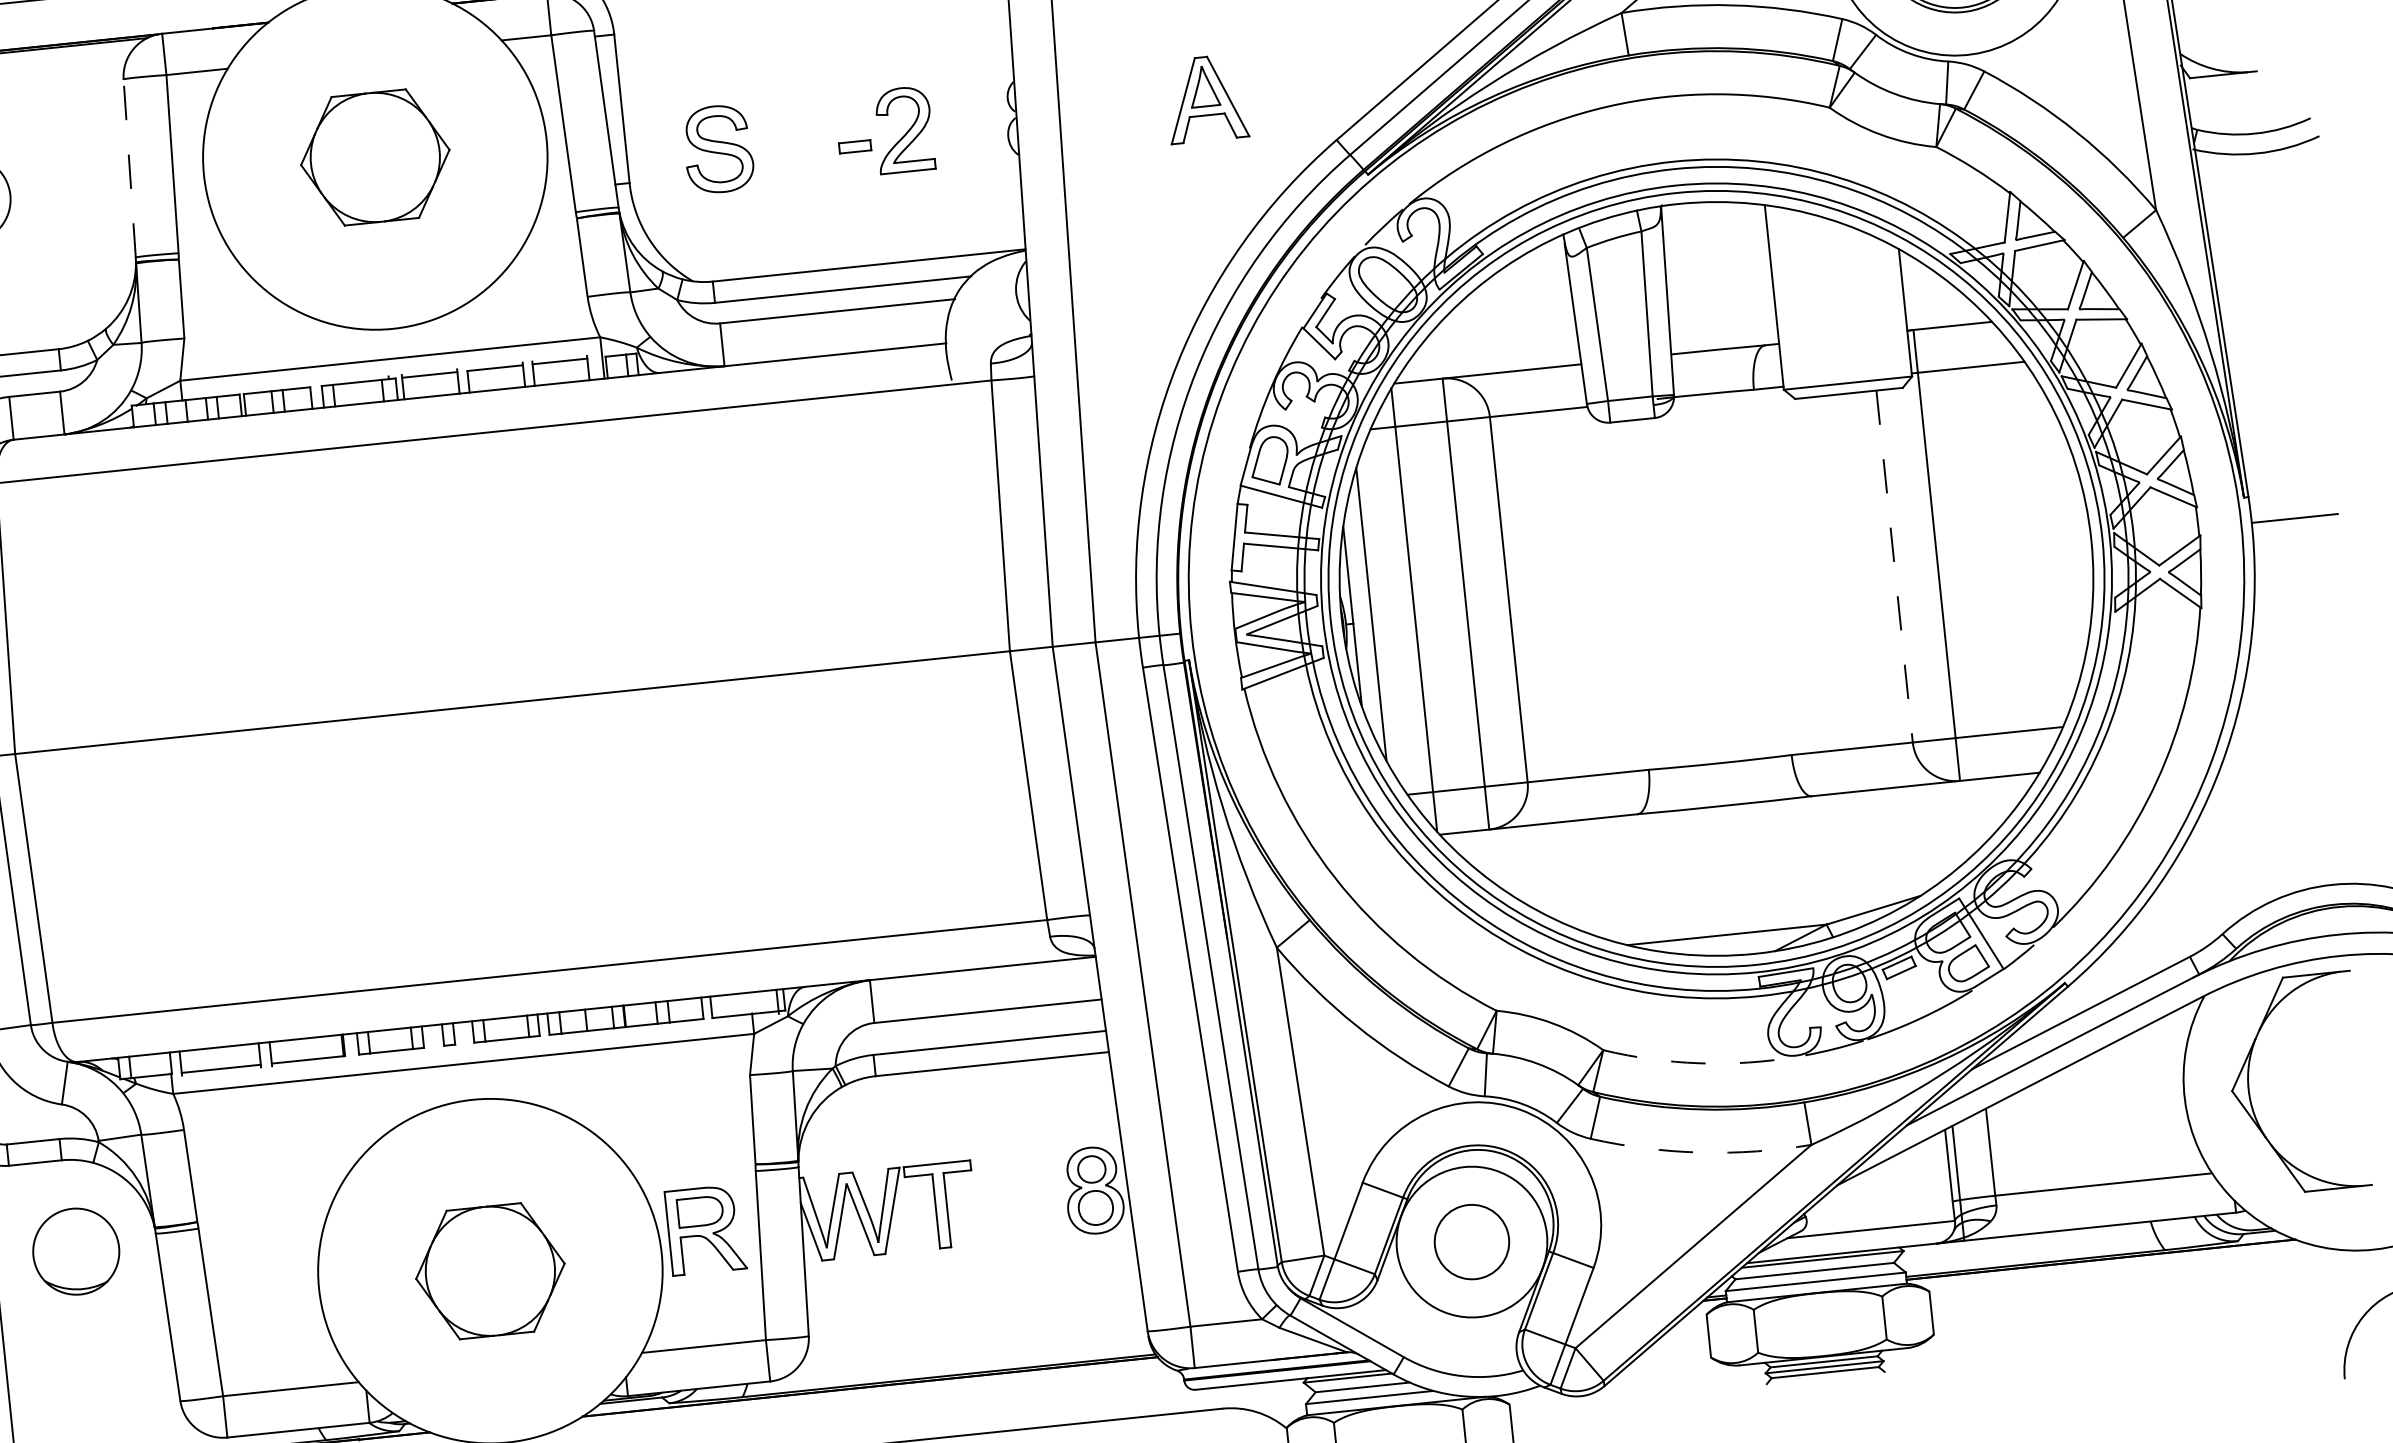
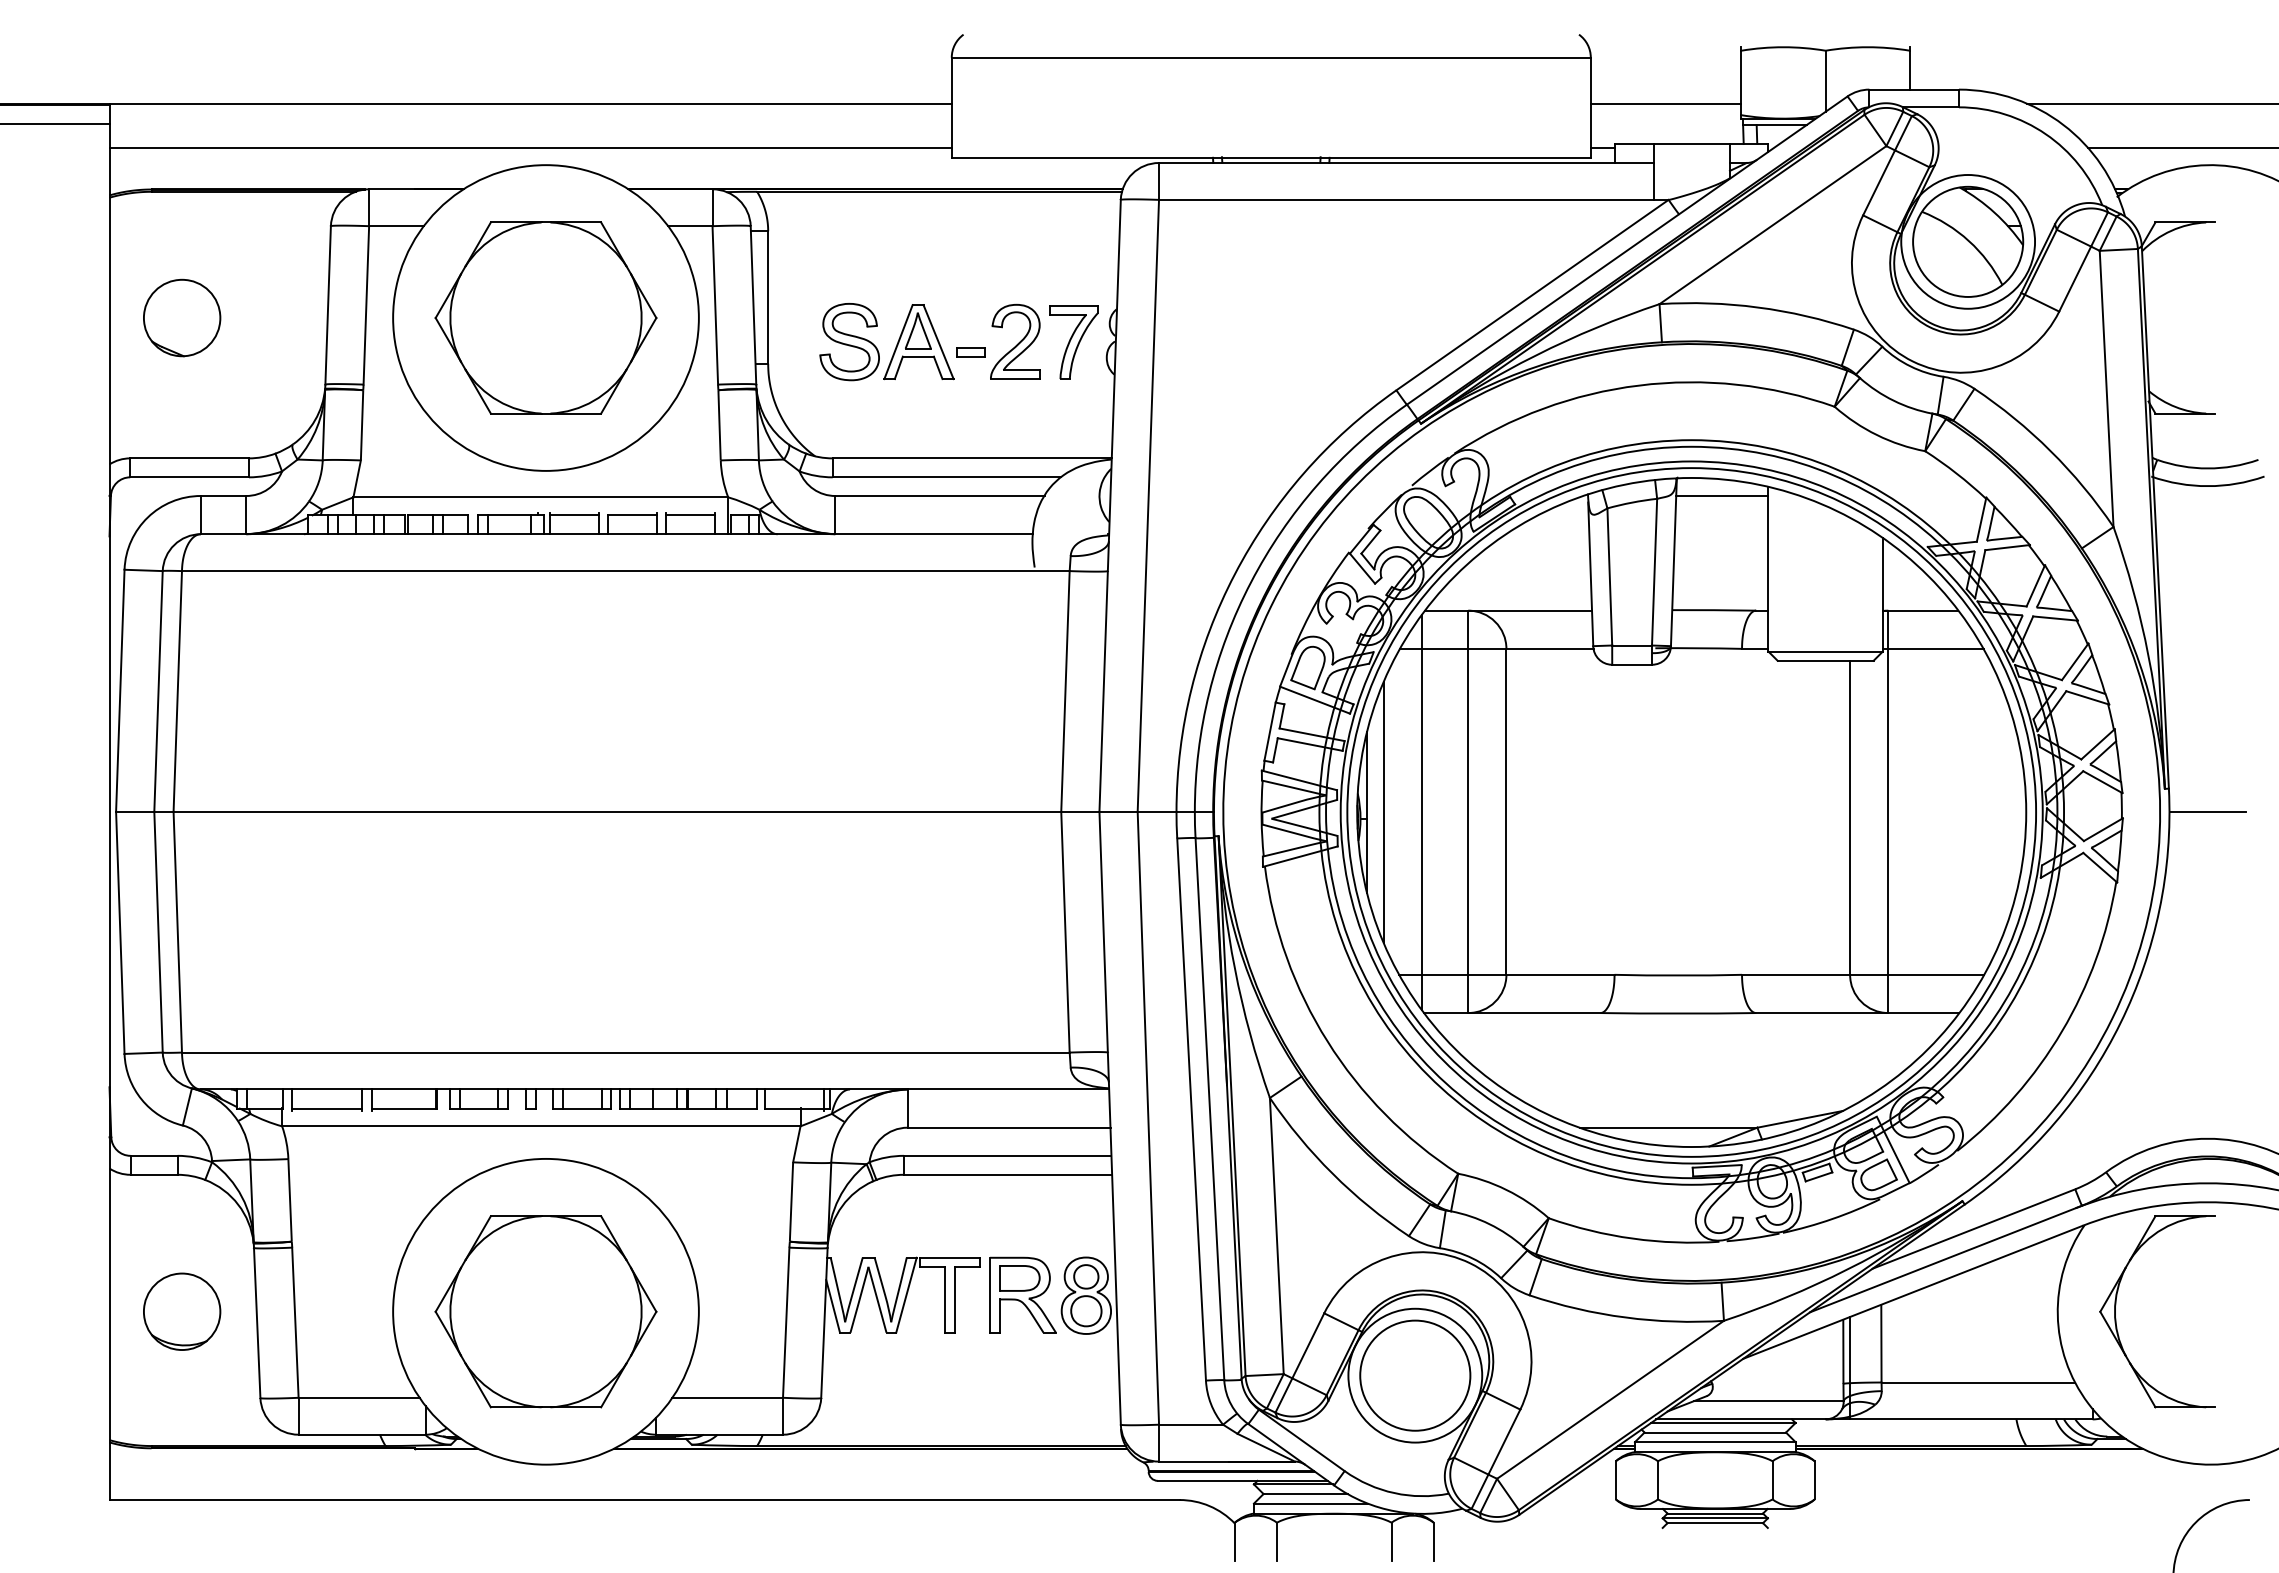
part: (1205, 99) -> (918, 342), moved
part: (969, 123) -> (1073, 342), added
part: (374, 156) -> (545, 317), size x1.67
line: (130, 167) -> (328, 304), dashed -> solid
line: (1714, 220) -> (1722, 495), added
line: (1895, 567) -> (1850, 818), dashed -> solid
arc: (1699, 1063) -> (1632, 1238), dashed -> solid
arc: (1700, 1152) -> (1625, 1317), dashed -> solid
part: (705, 1229) -> (1022, 1294), moved
circle: (1472, 1241) -> (1415, 1375), size x1.67
part: (76, 1251) -> (182, 1311), moved
part: (489, 1270) -> (545, 1311), size x1.67

